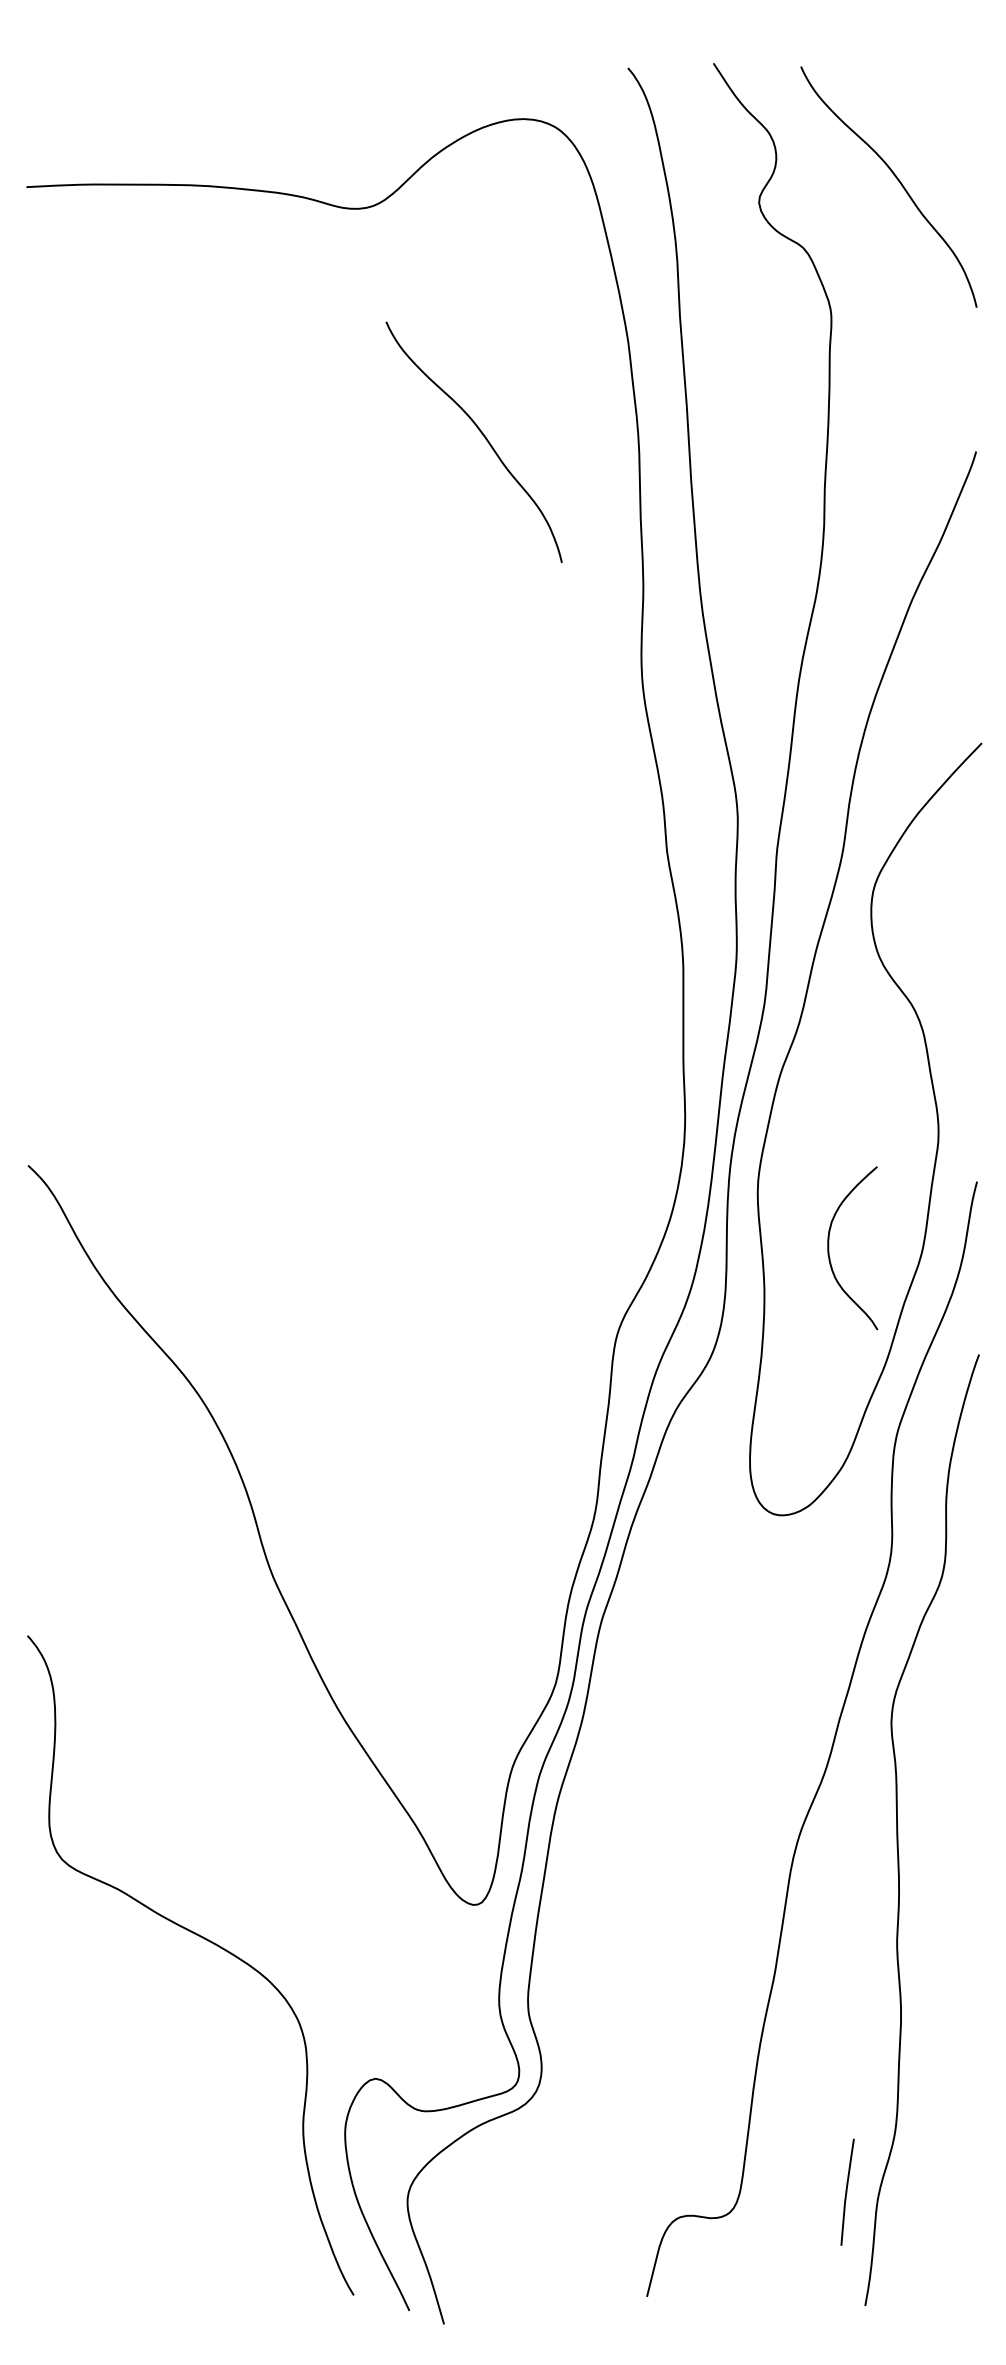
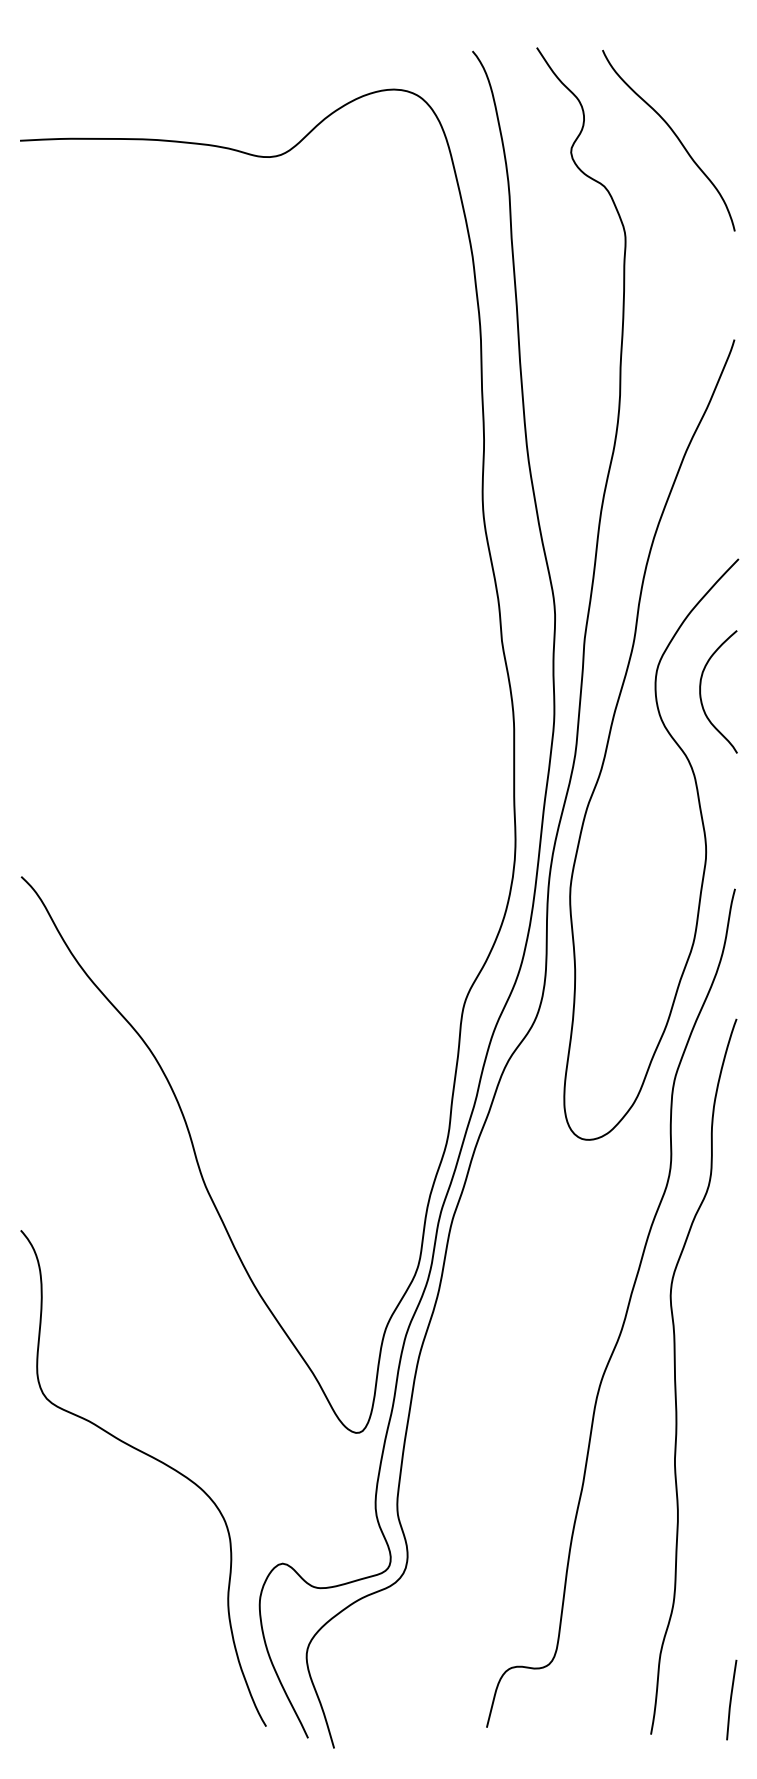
curve: (481, 435) -> (362, 327), removed
curve: (830, 1250) -> (701, 693), moved
curve: (847, 2191) -> (731, 1699), moved

